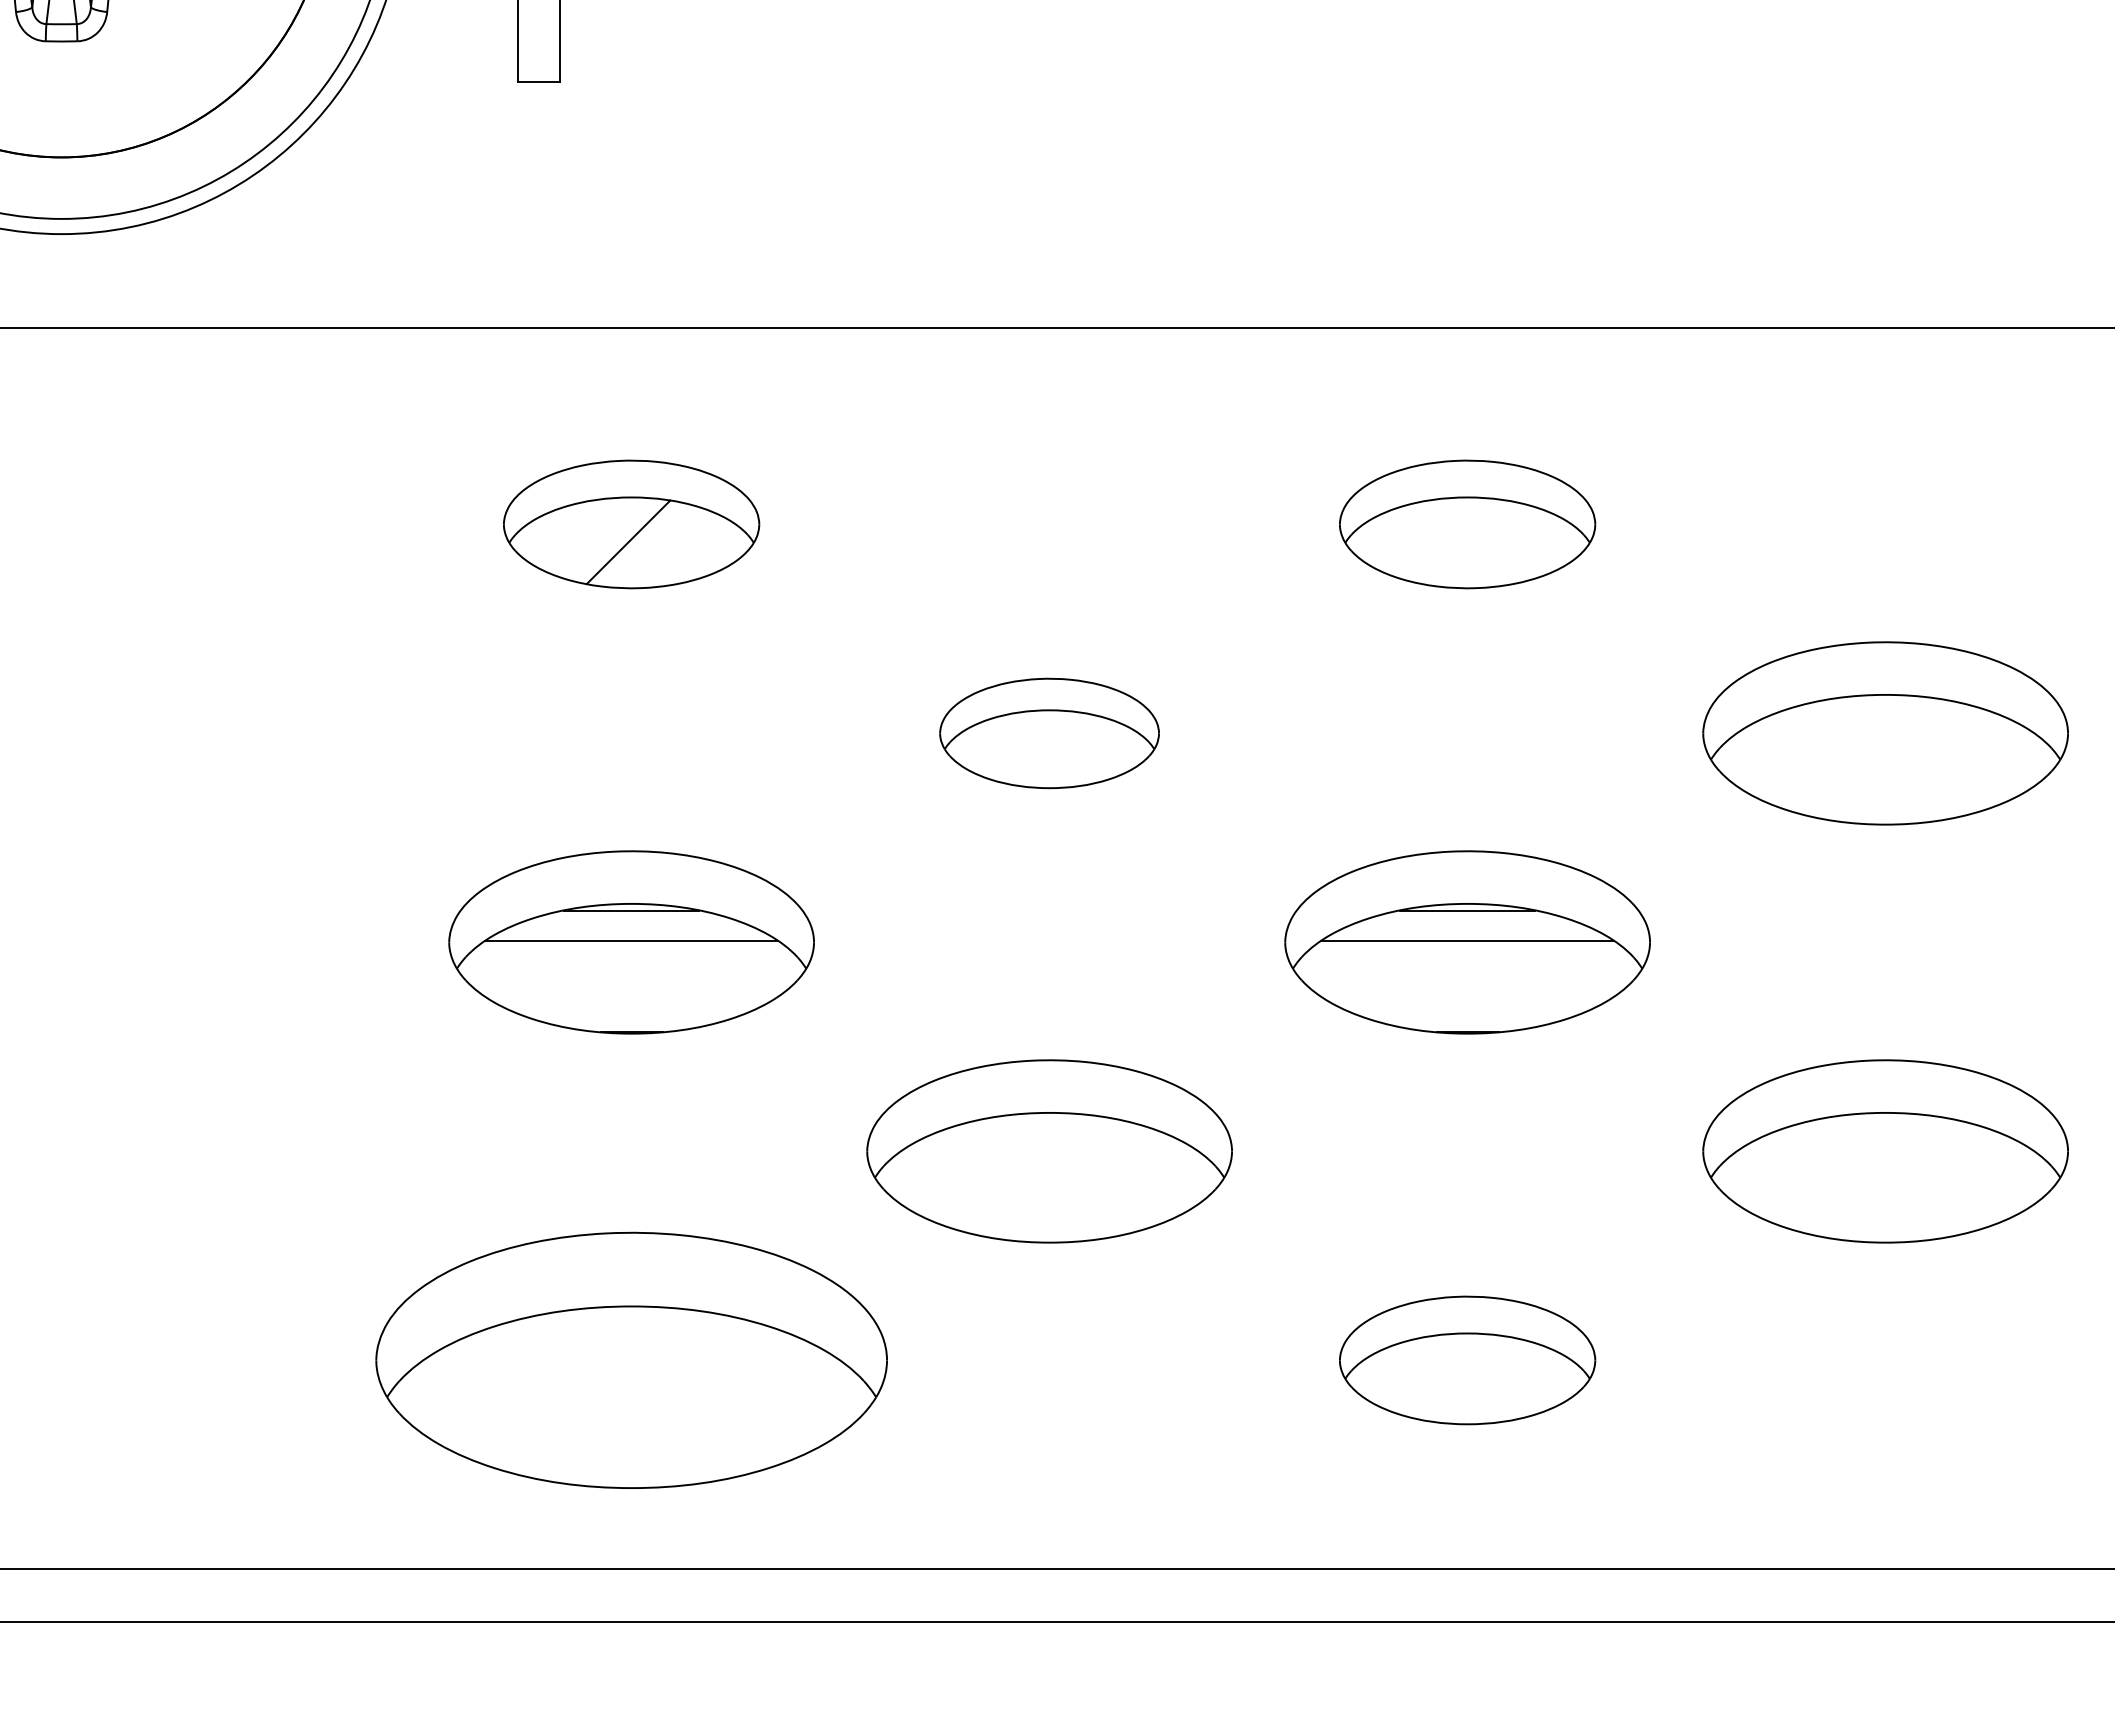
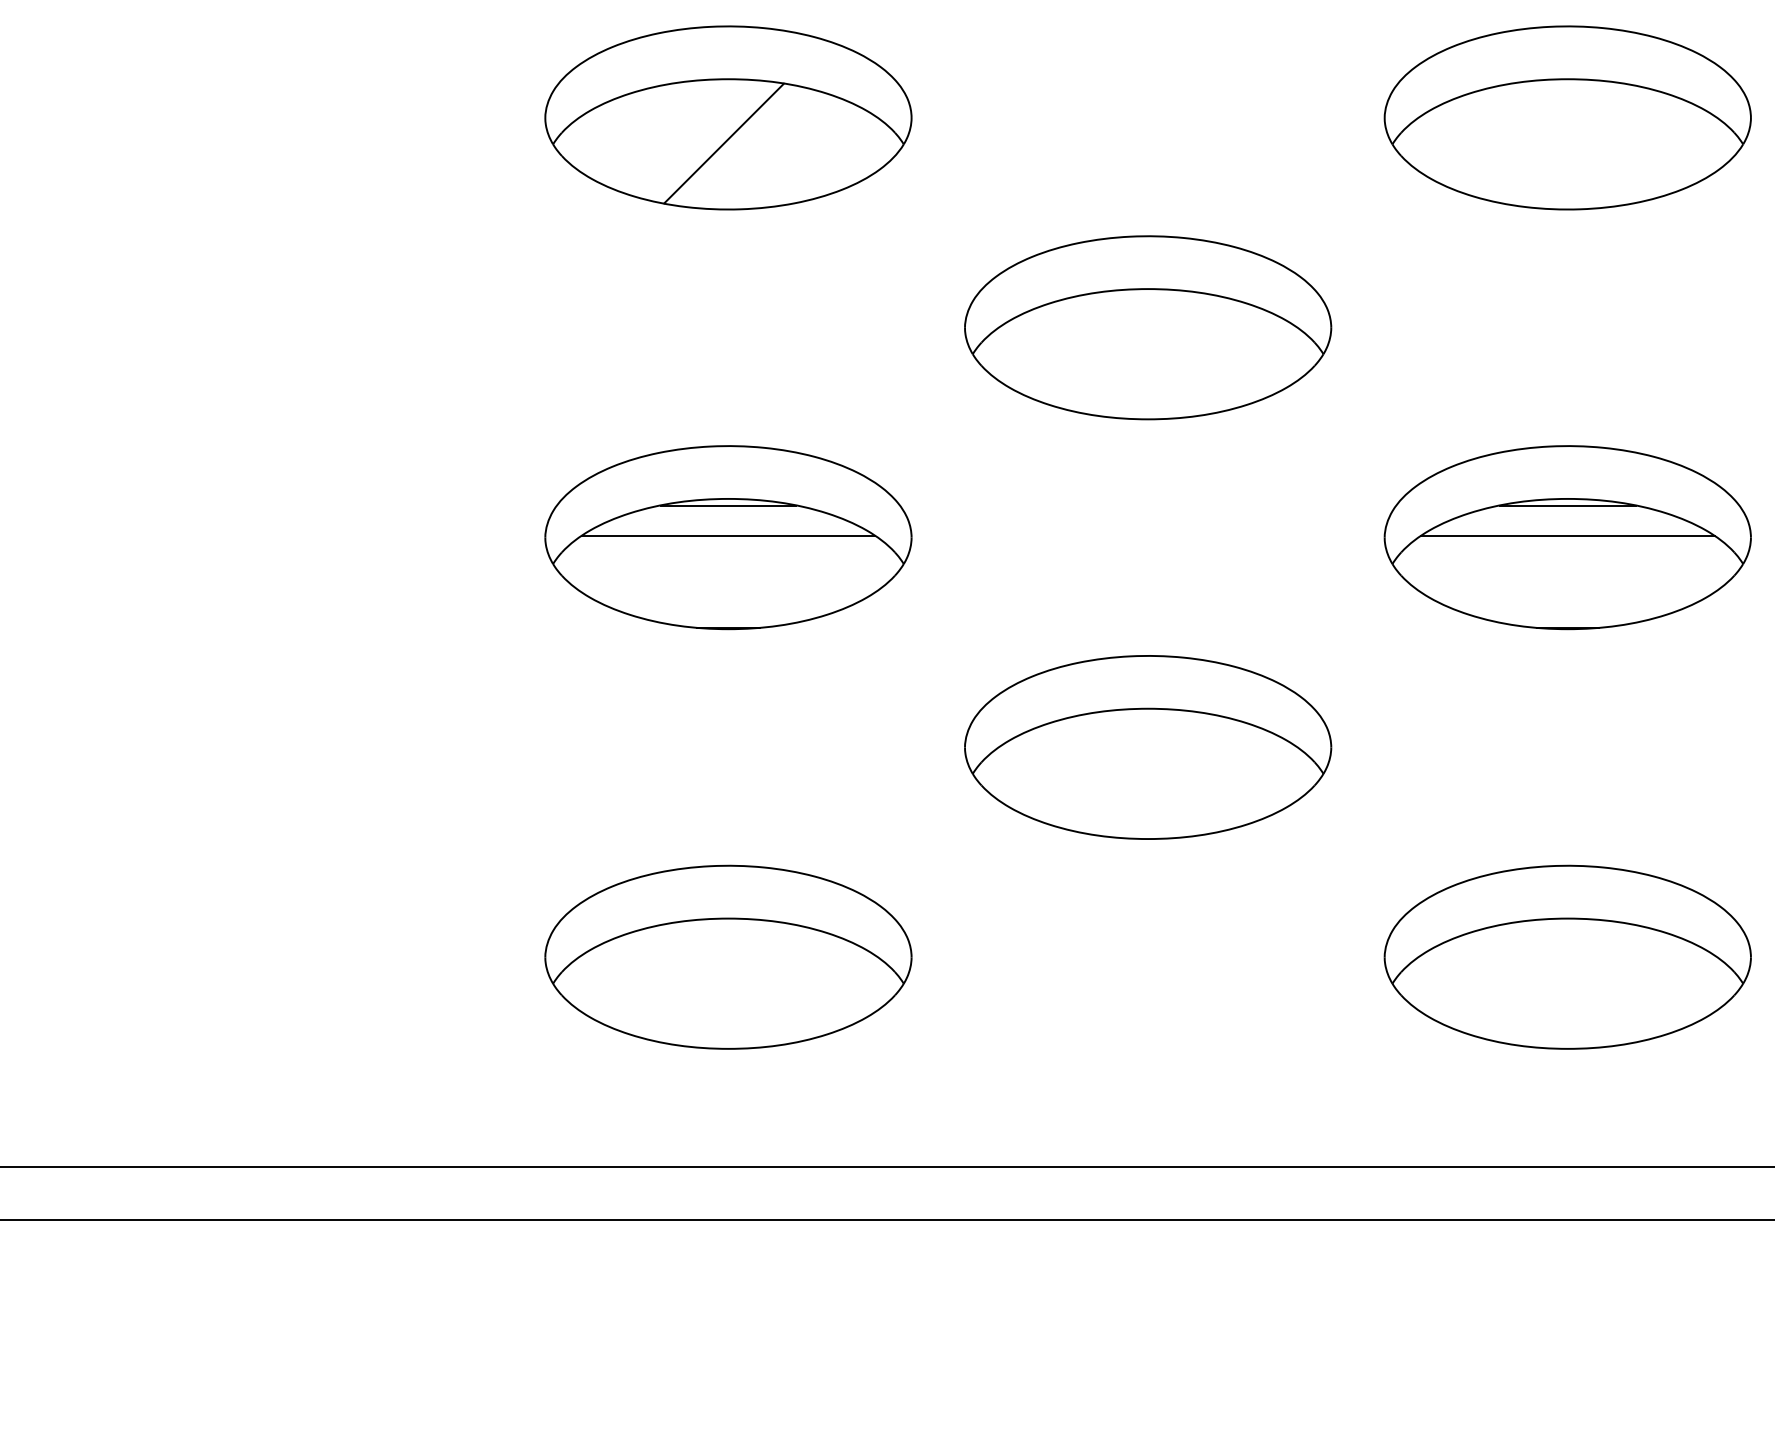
part: (631, 524) -> (728, 118), size x1.43
part: (1467, 524) -> (1567, 118), size x1.43
part: (1049, 733) -> (1148, 327), size x1.67
part: (631, 1360) -> (728, 957), size x0.71
part: (1467, 1360) -> (1567, 957), size x1.43

